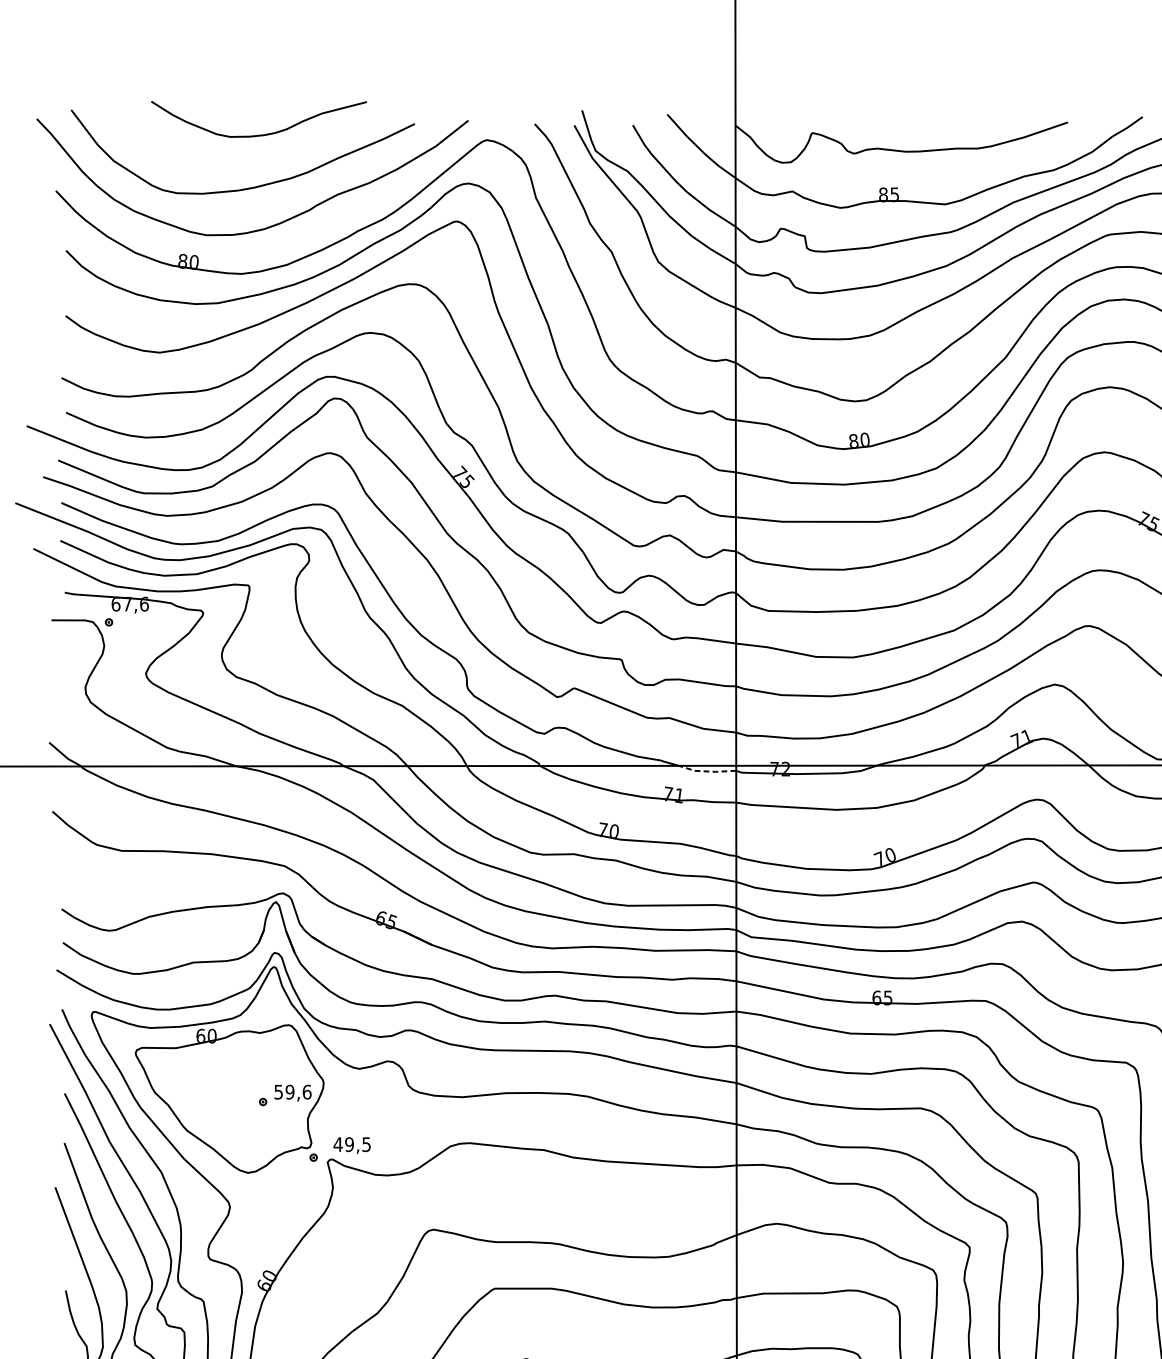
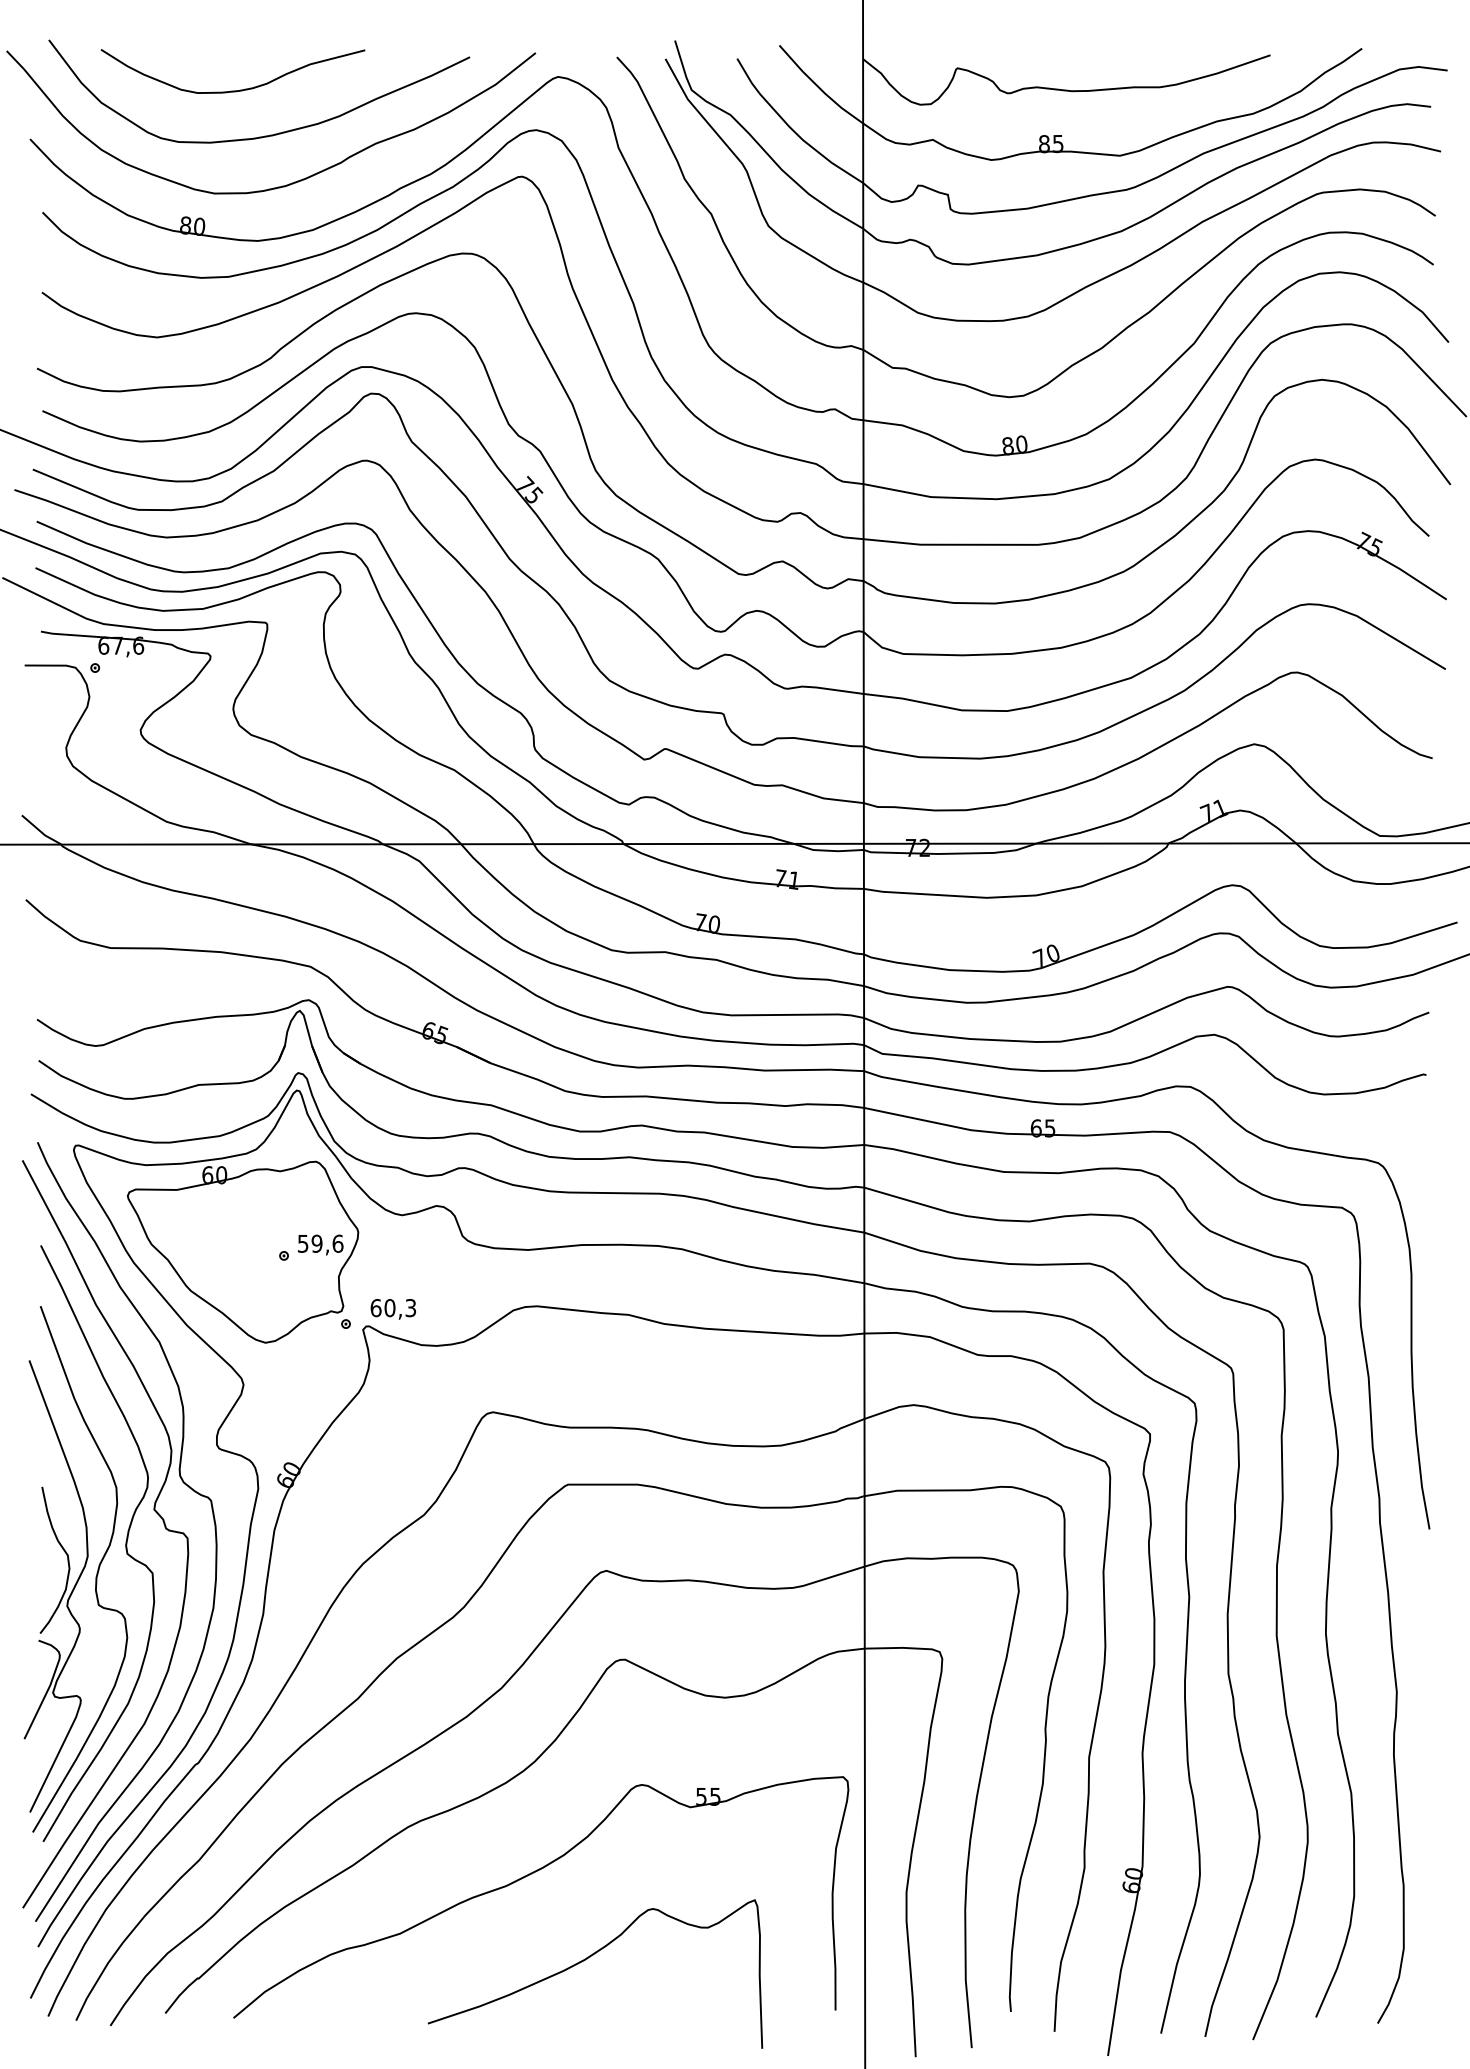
curve: (258, 134) -> (232, 90), moved
line: (706, 771) -> (827, 850), dashed -> solid
text: (352, 1144) -> (393, 1308), 49,5 -> 60,3

